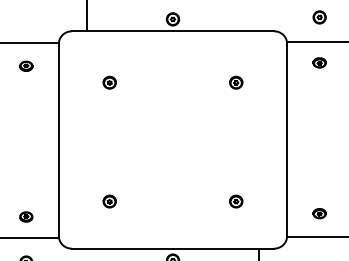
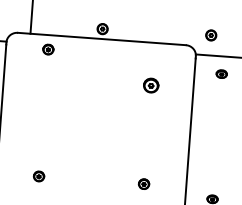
part: (319, 17) -> (211, 35), moved
part: (109, 82) -> (48, 49), moved
part: (236, 82) -> (151, 85), size x1.4

